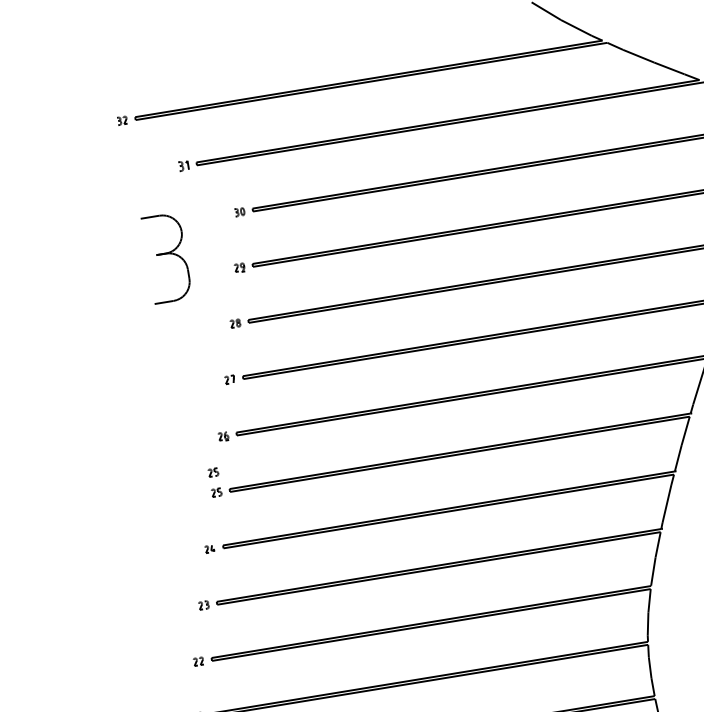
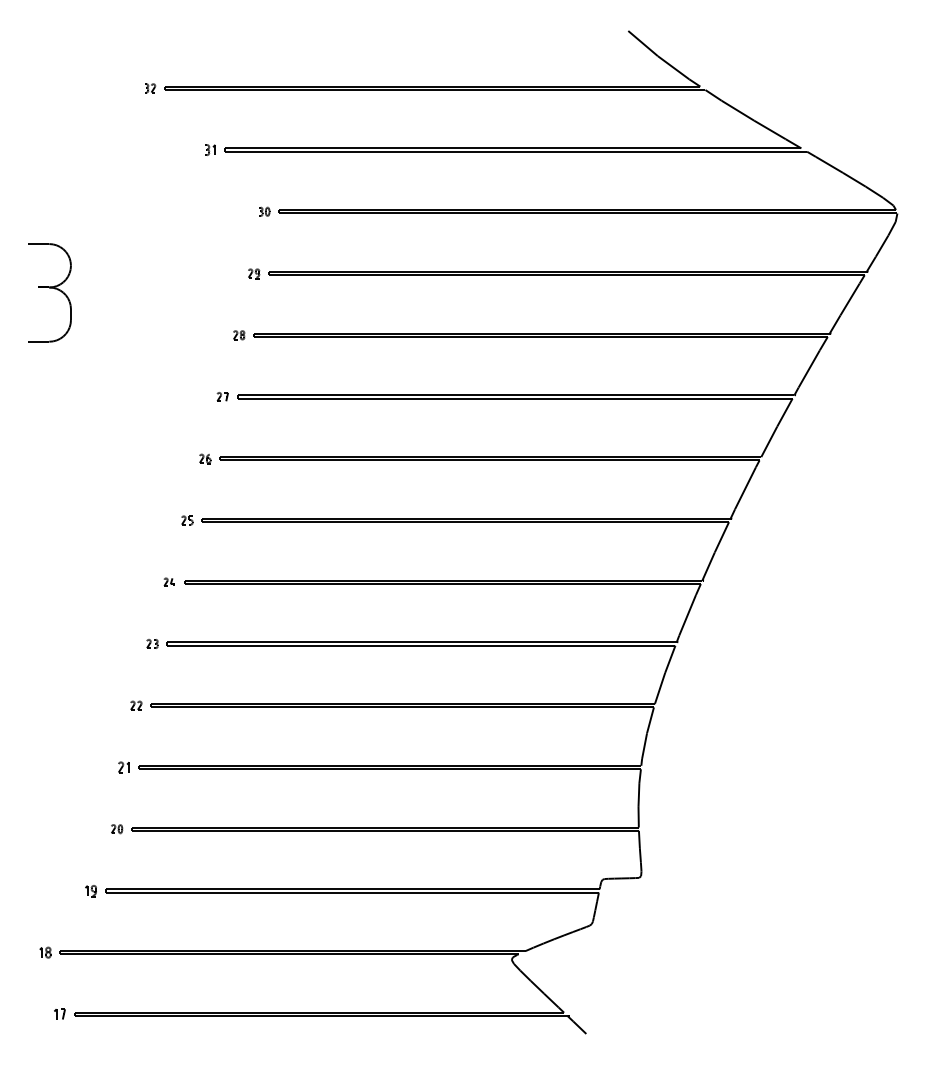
part: (166, 257) -> (49, 292), moved
part: (213, 472) -> (187, 497), removed

